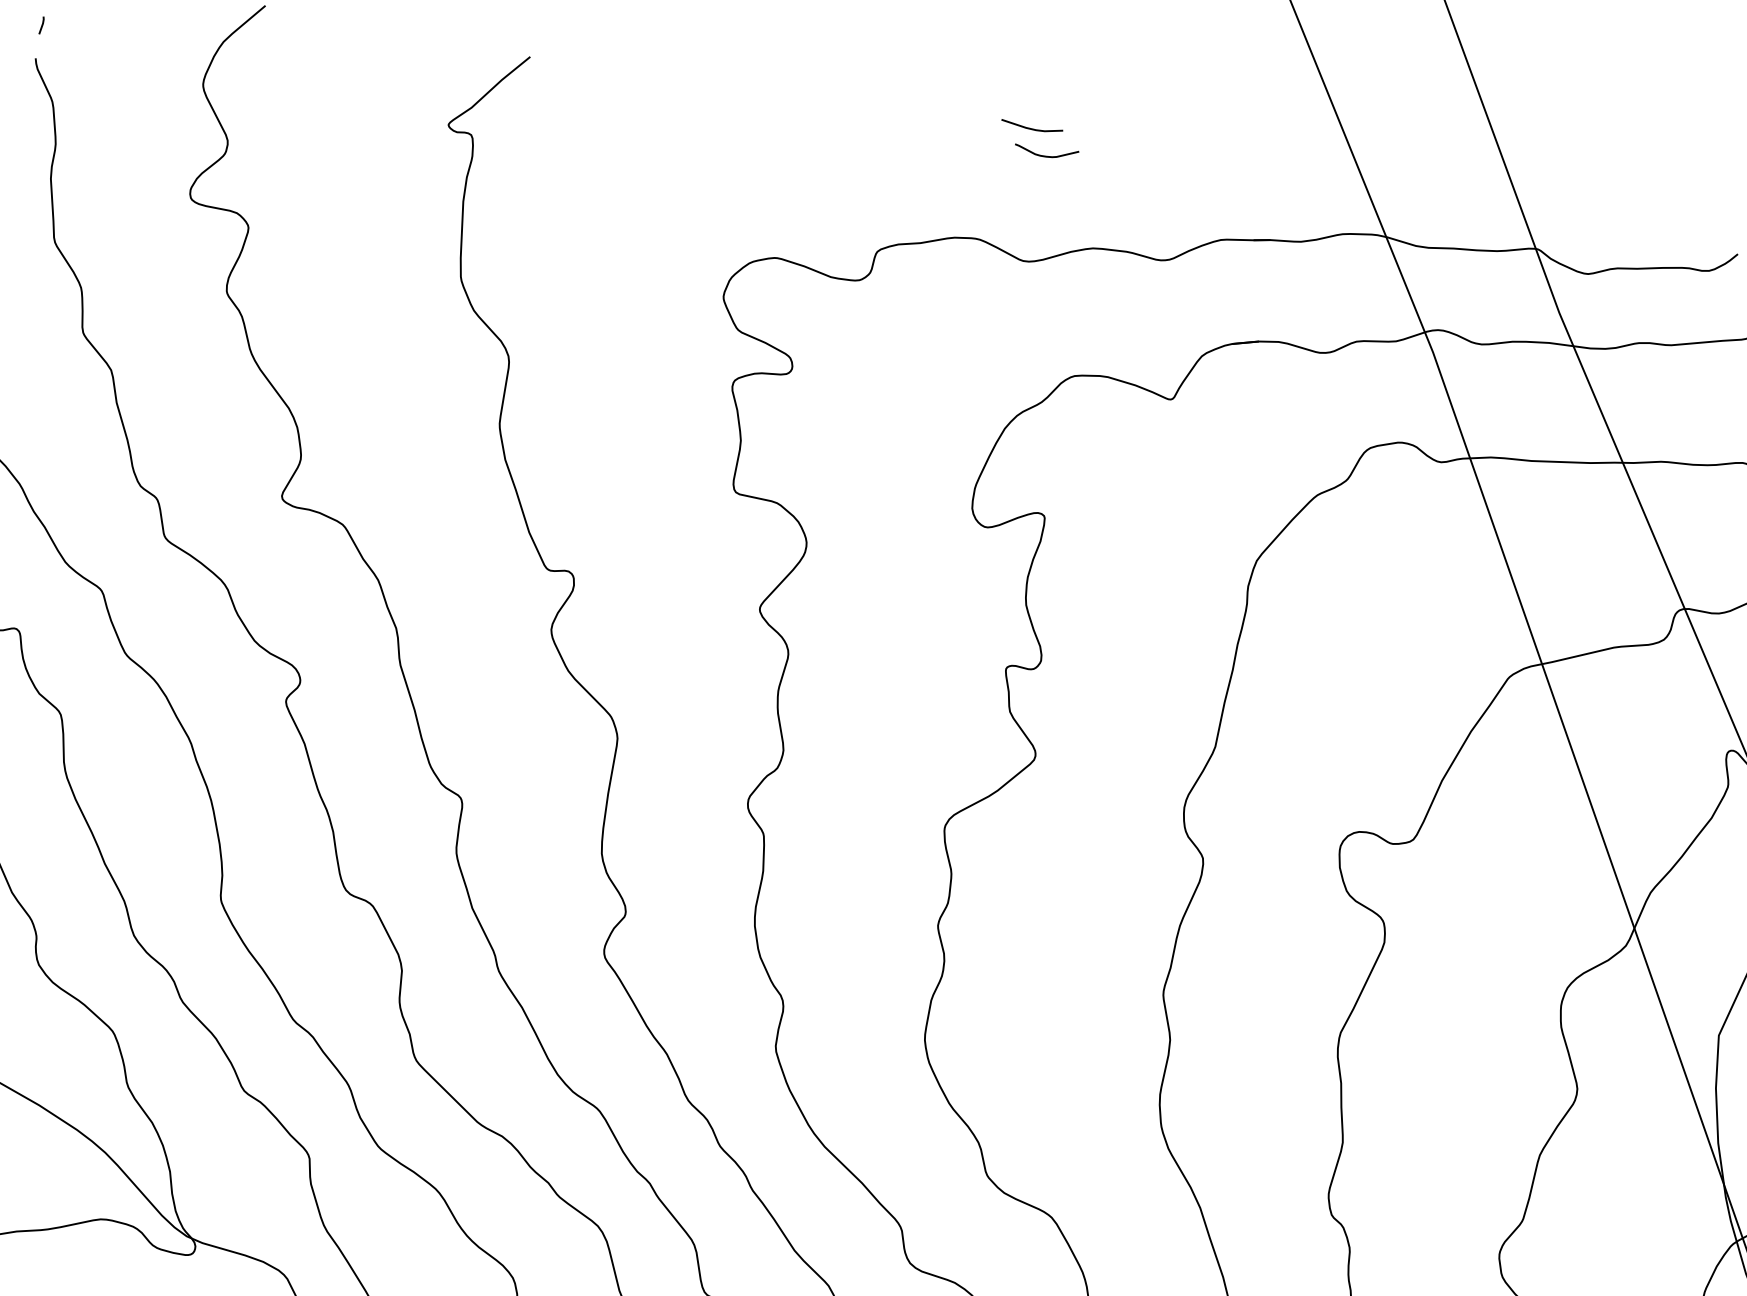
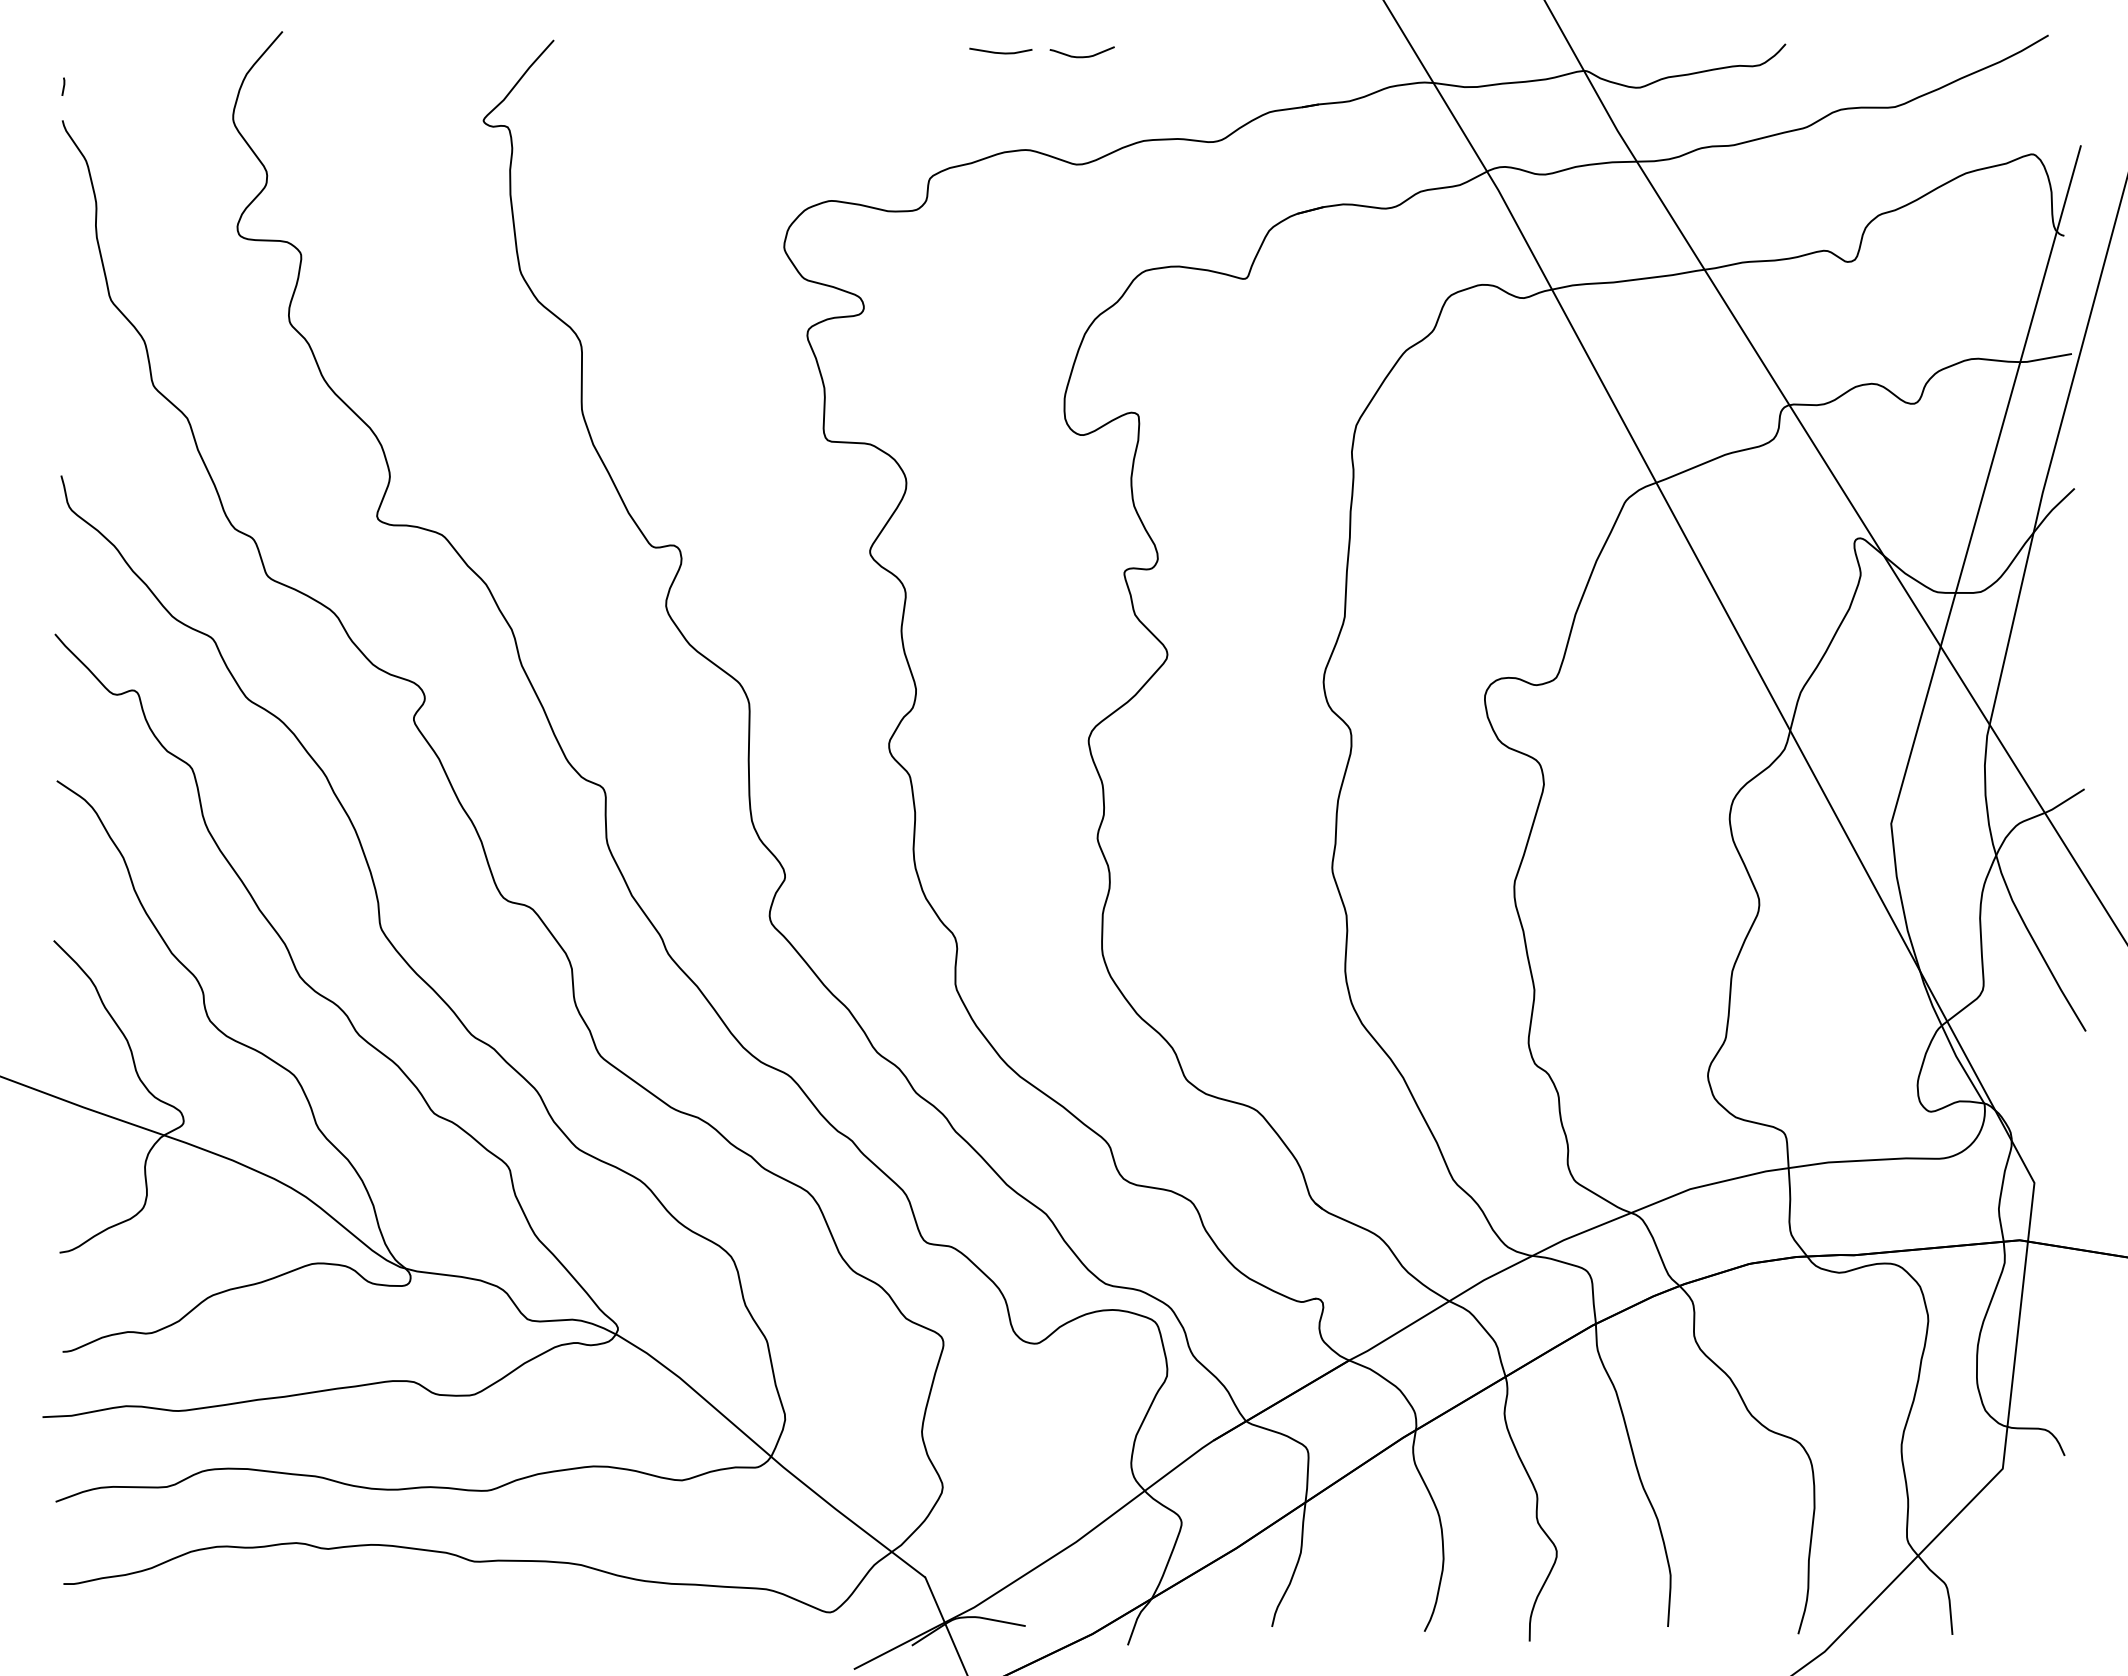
line: (1031, 128) -> (1000, 52), moved

